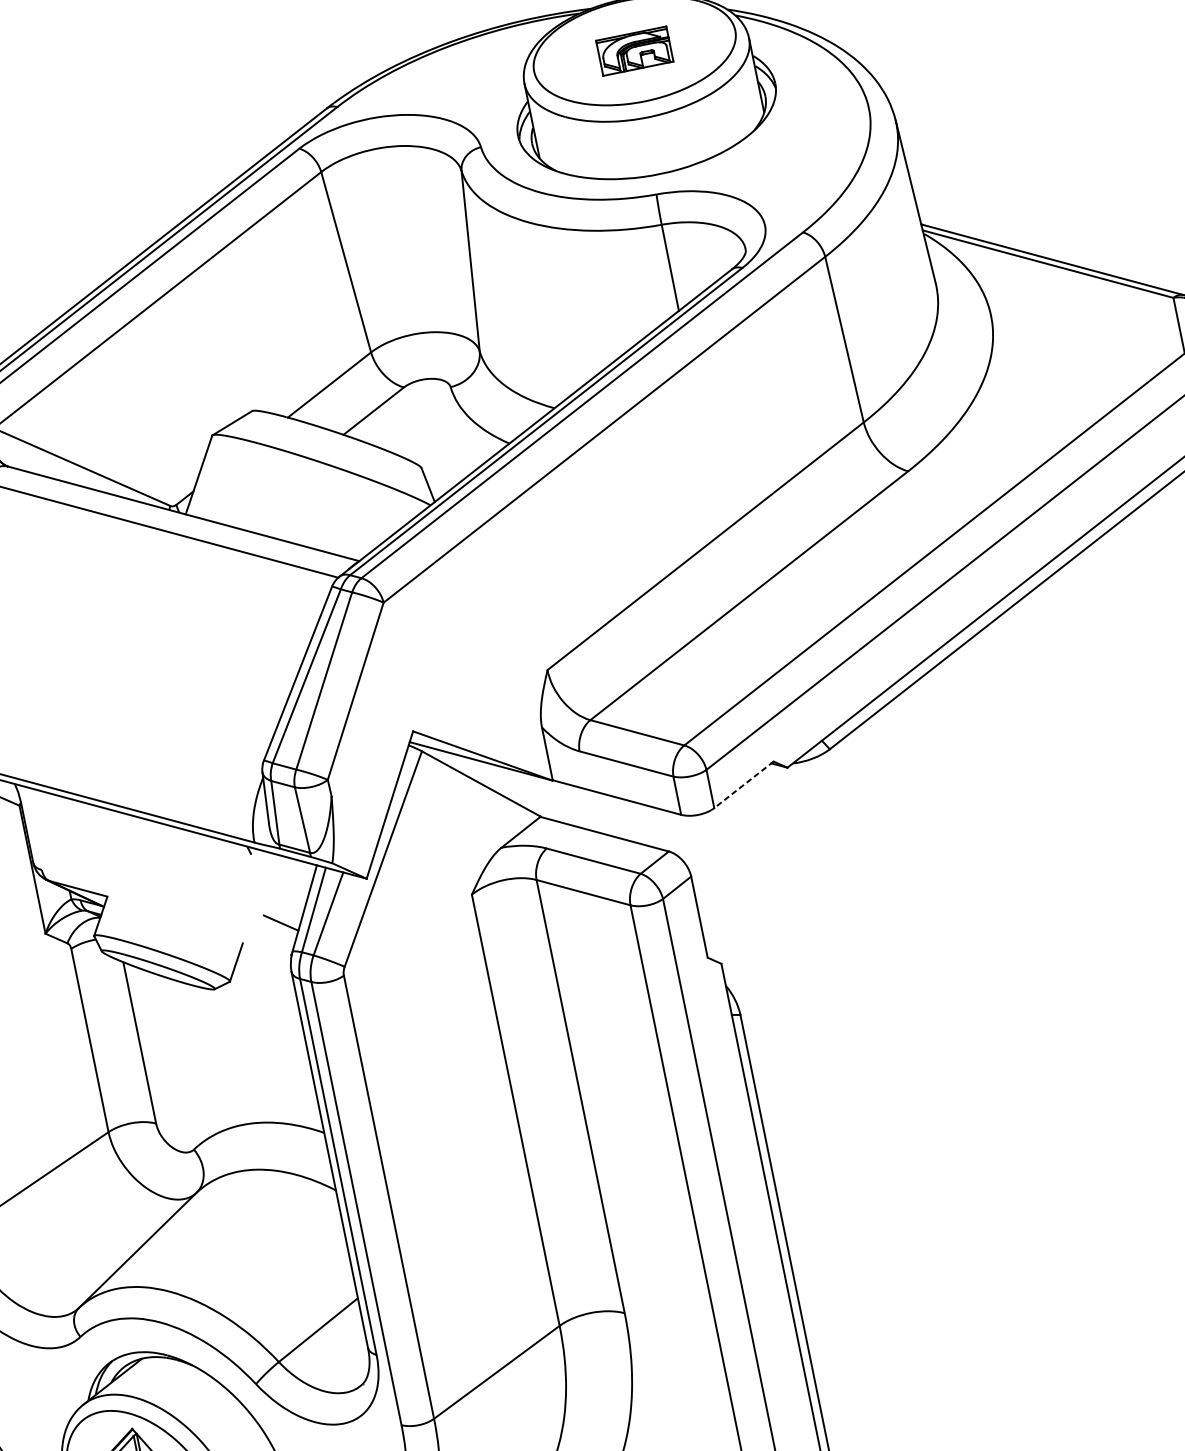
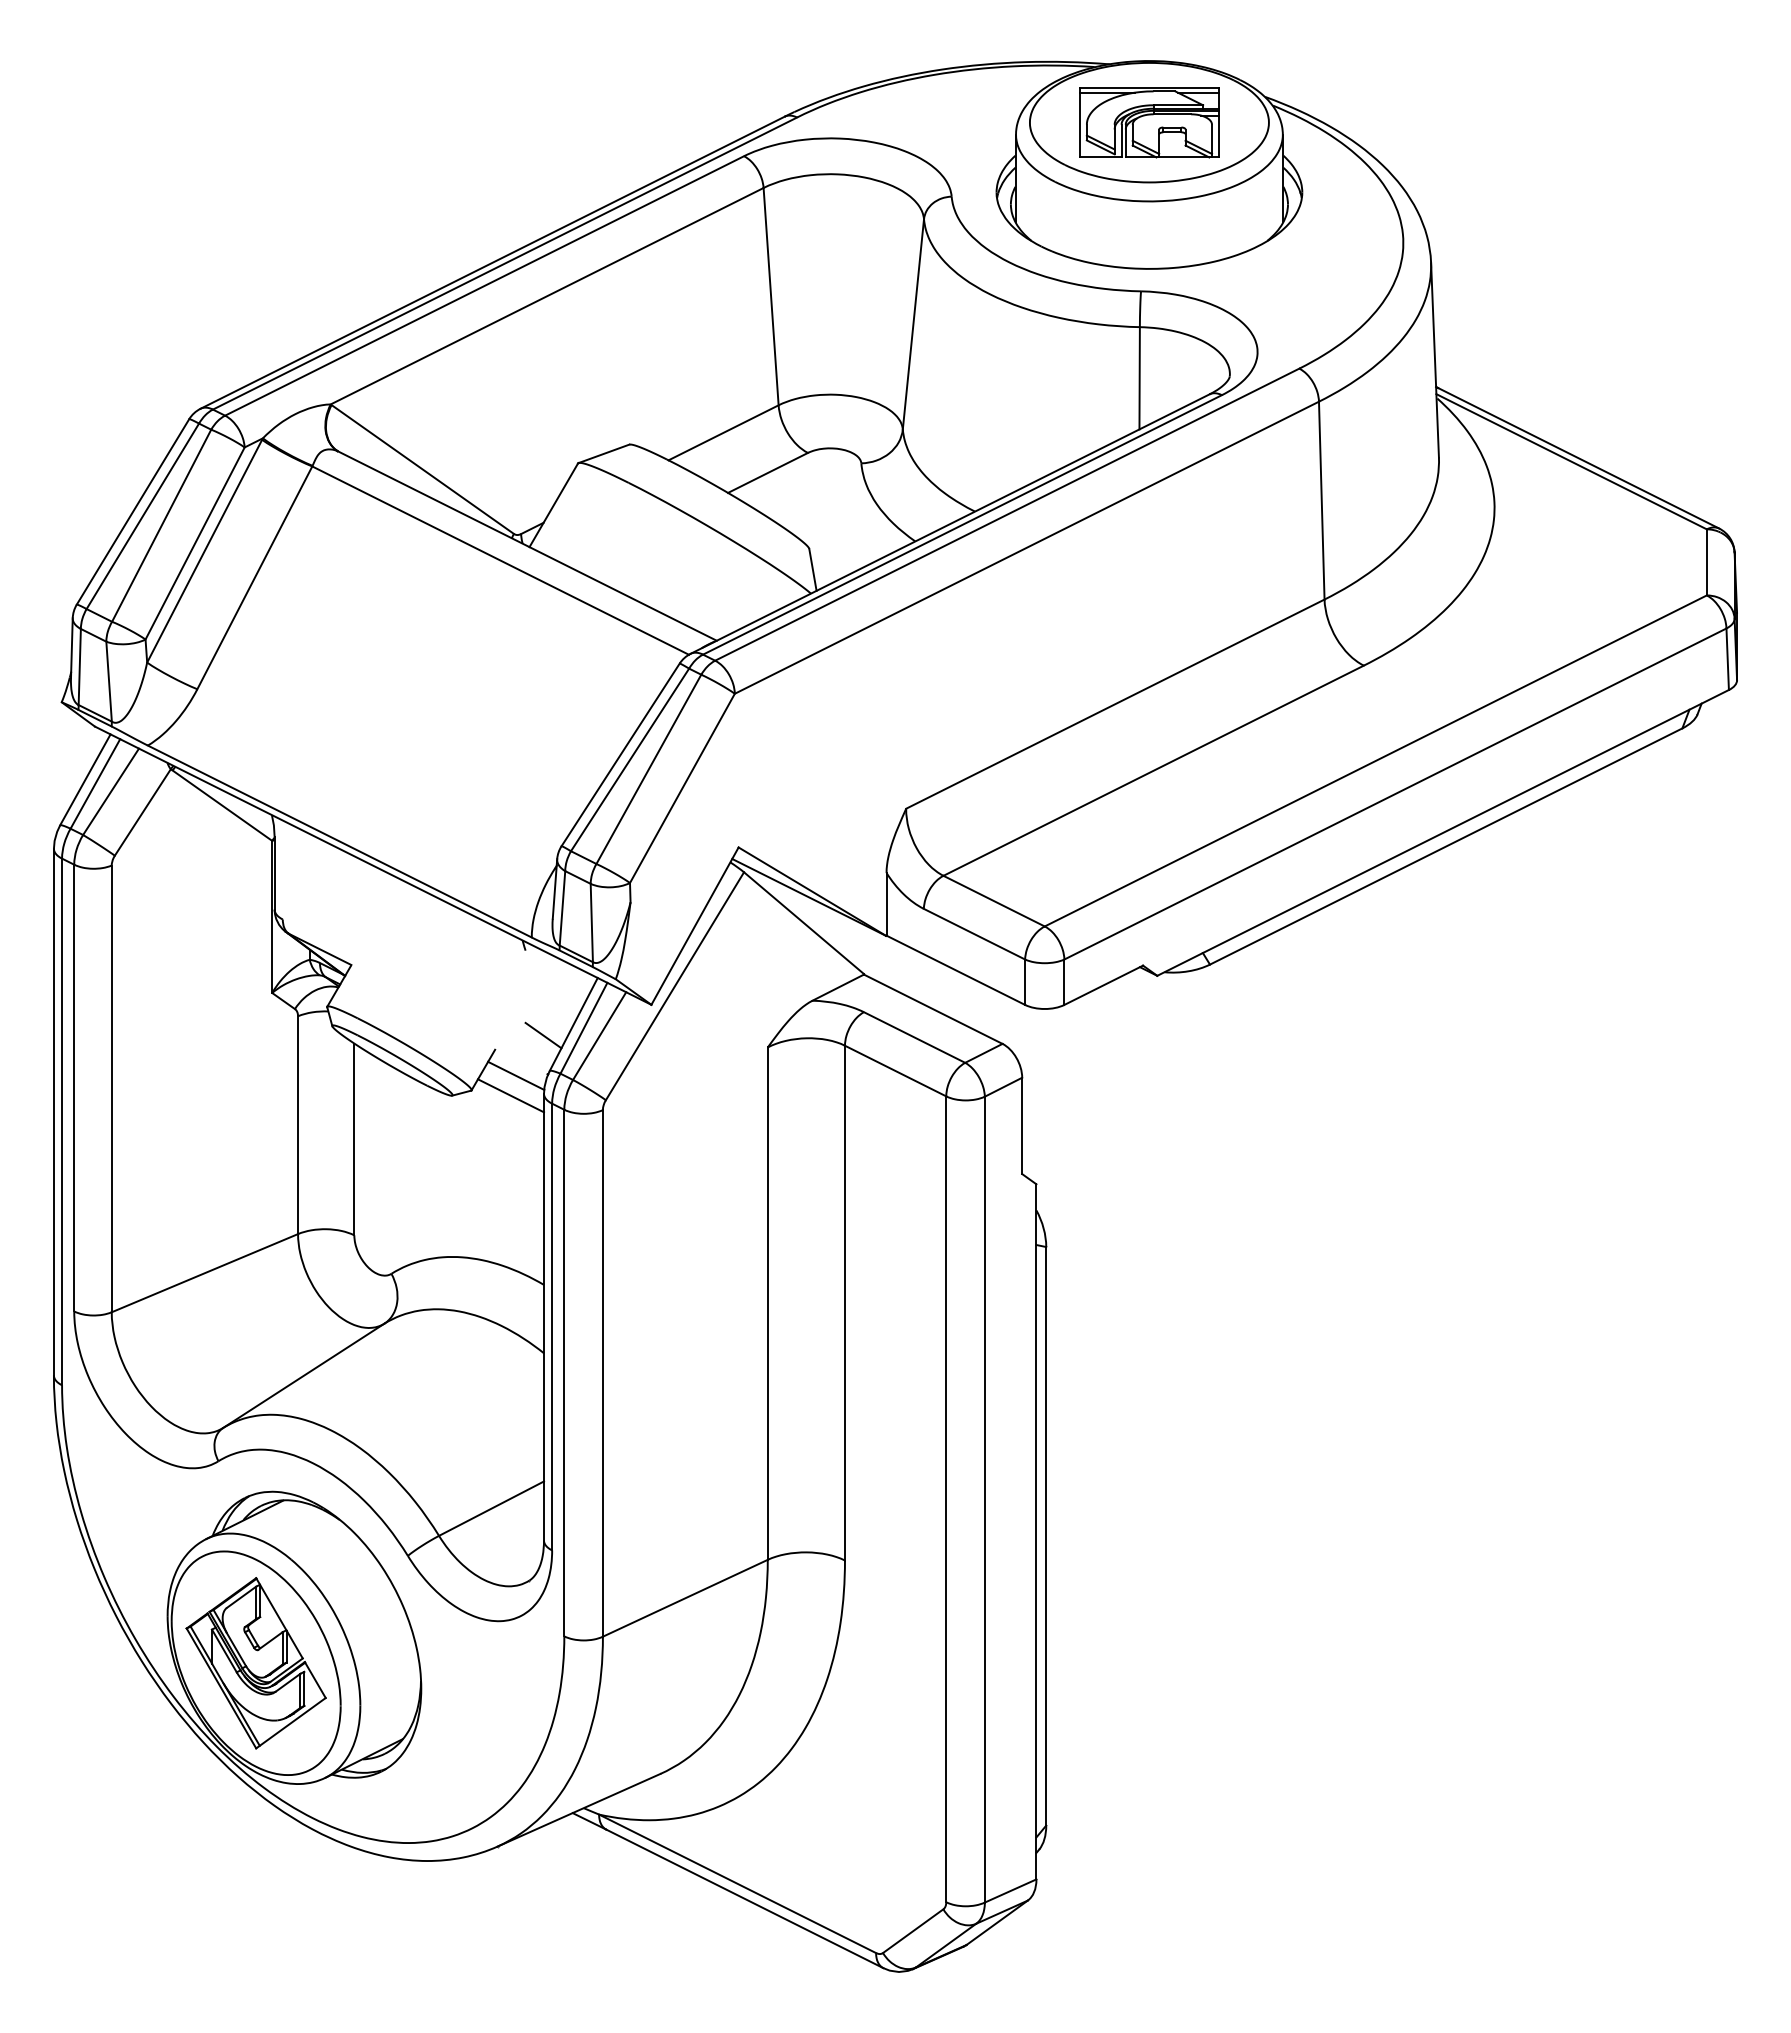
part: (634, 50) -> (1149, 122), size x1.67
line: (743, 785) -> (1103, 985), dashed -> solid
line: (265, 961) -> (516, 1075), added
line: (264, 978) -> (511, 1095), added

